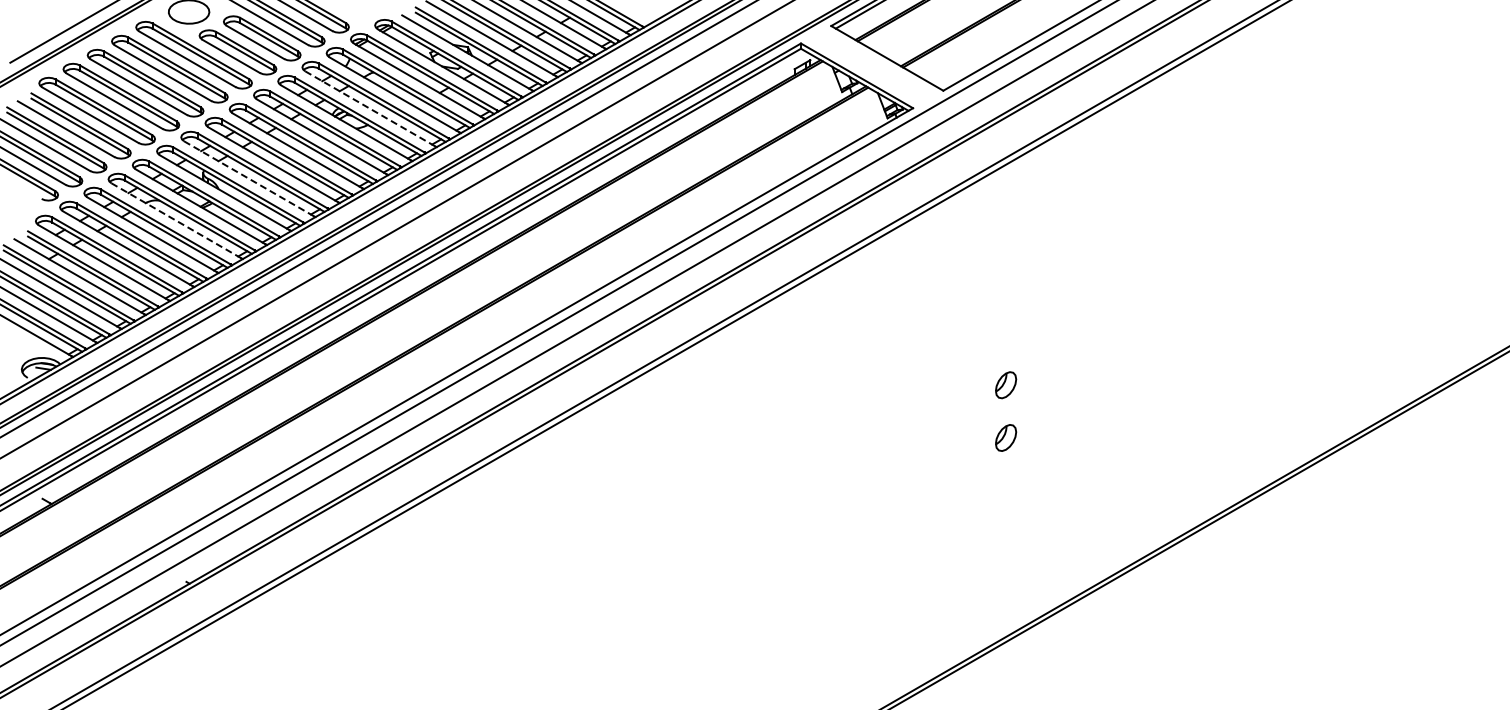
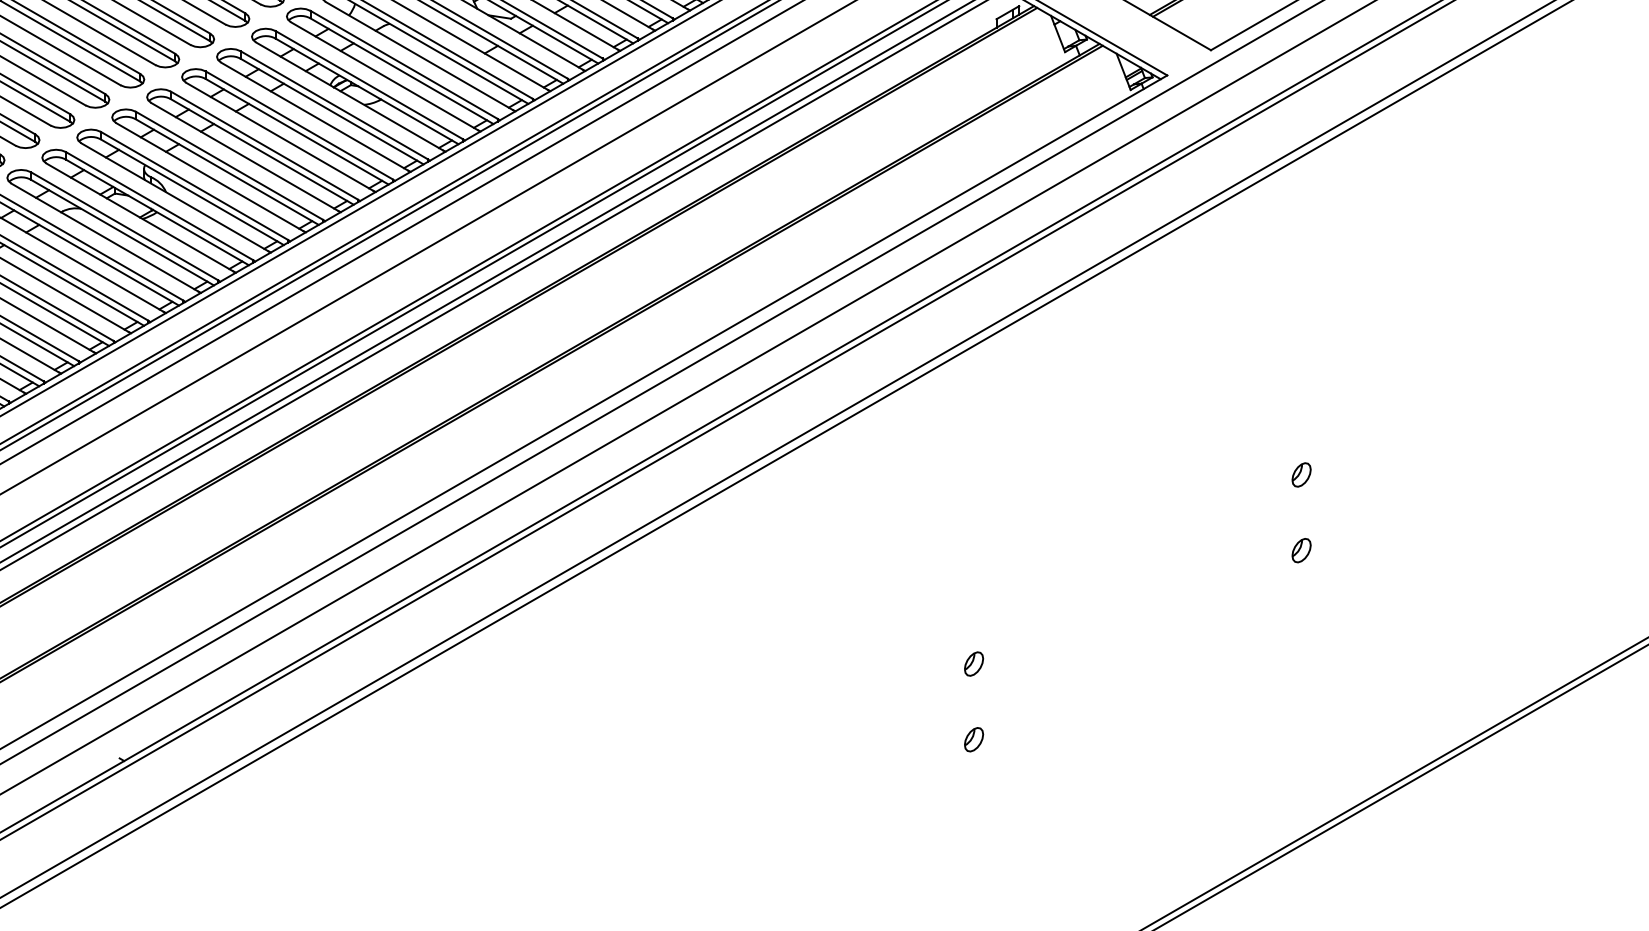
line: (370, 108) -> (385, 75), dashed -> solid
line: (249, 178) -> (210, 176), dashed -> solid
line: (176, 220) -> (105, 237), dashed -> solid
part: (1006, 385) -> (1302, 475), size x0.62
part: (1006, 437) -> (1302, 550), size x0.62
part: (778, 516) -> (973, 664), added
part: (778, 568) -> (973, 739), added

